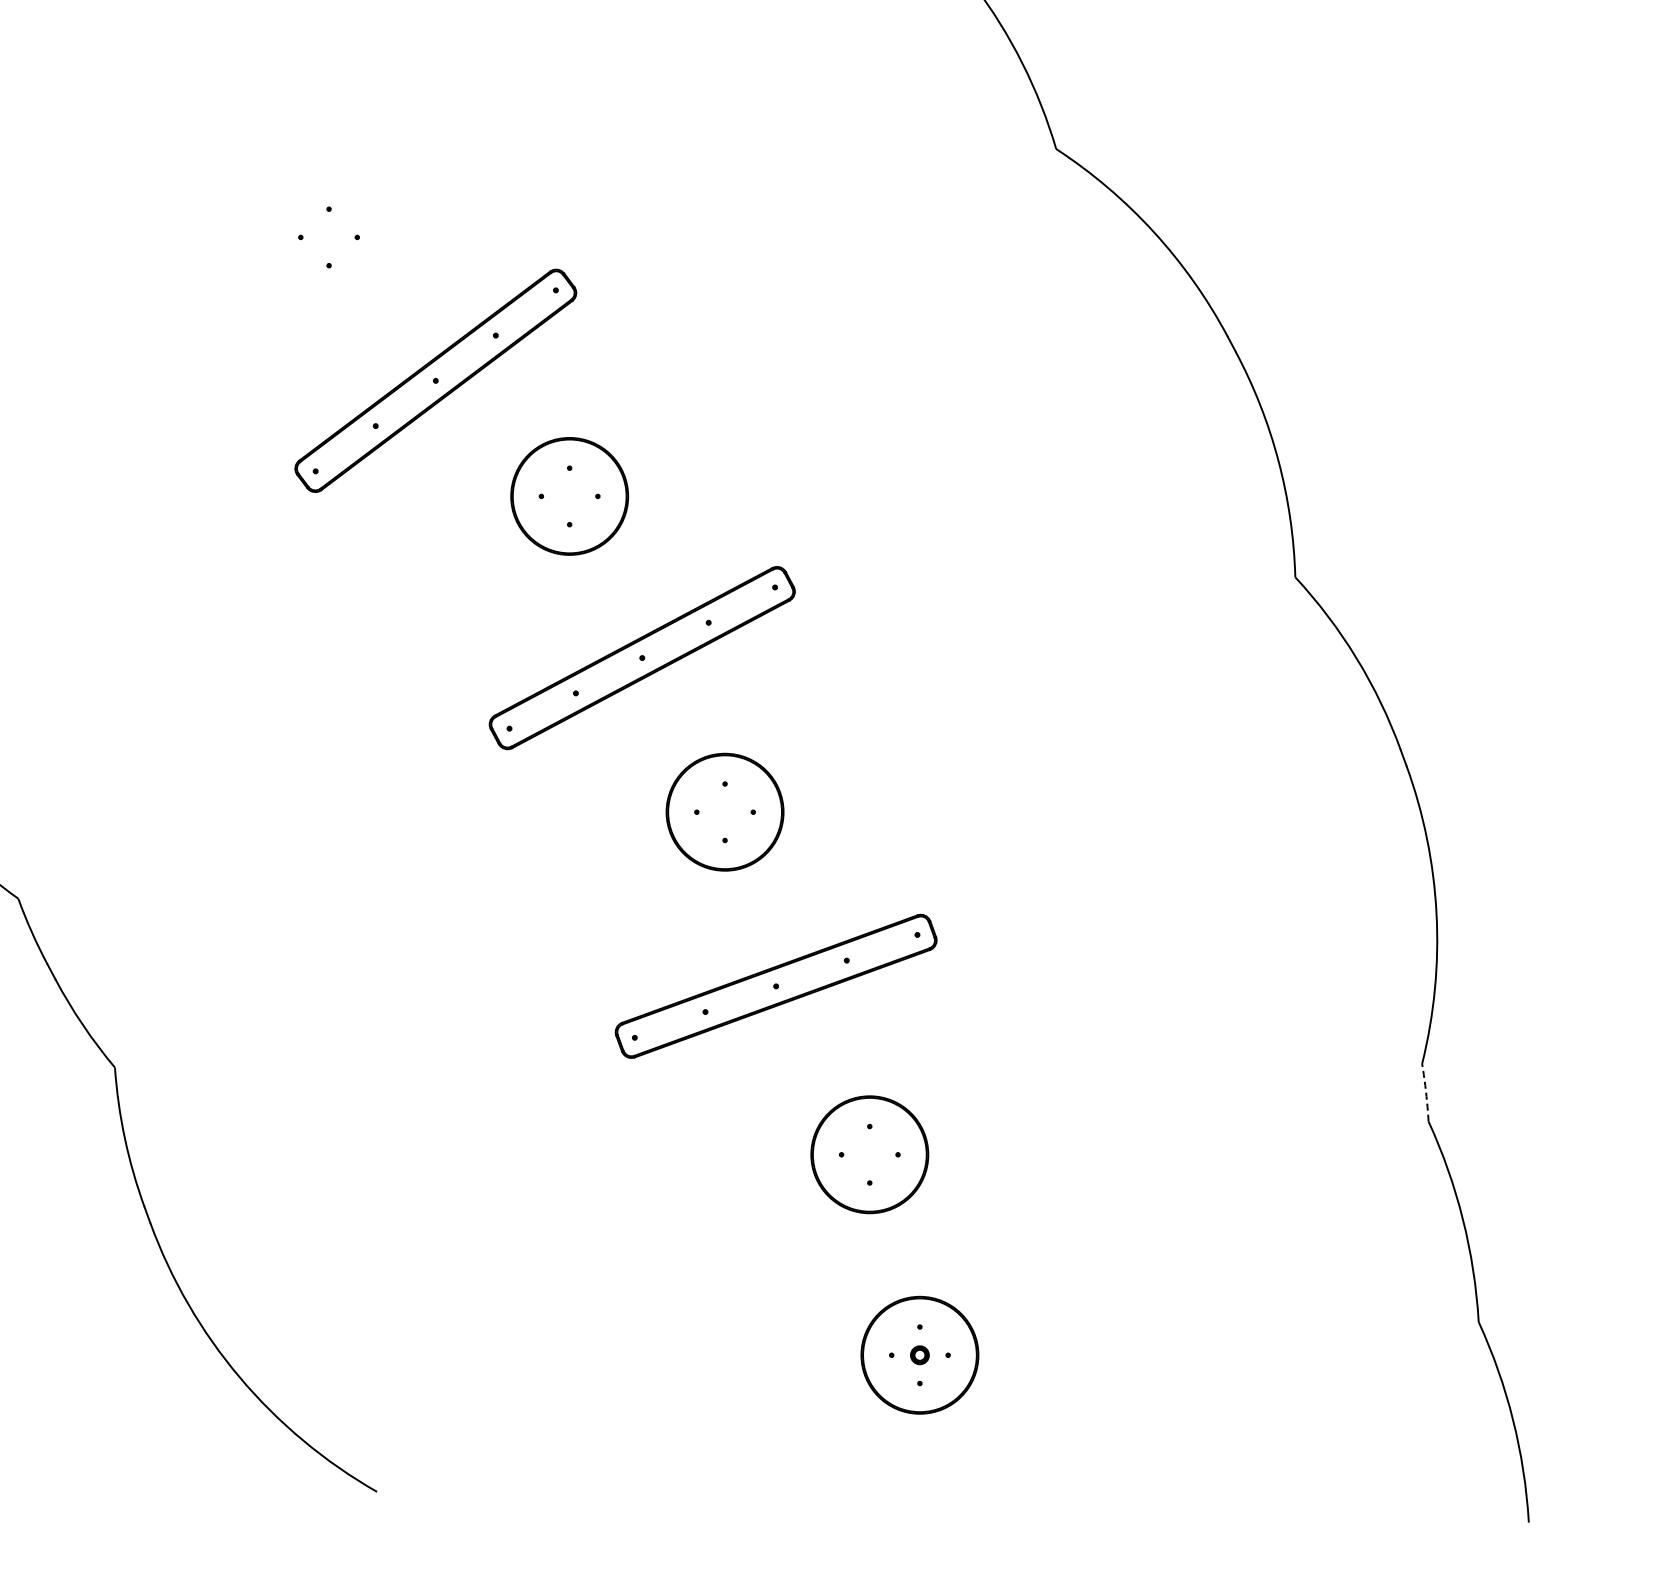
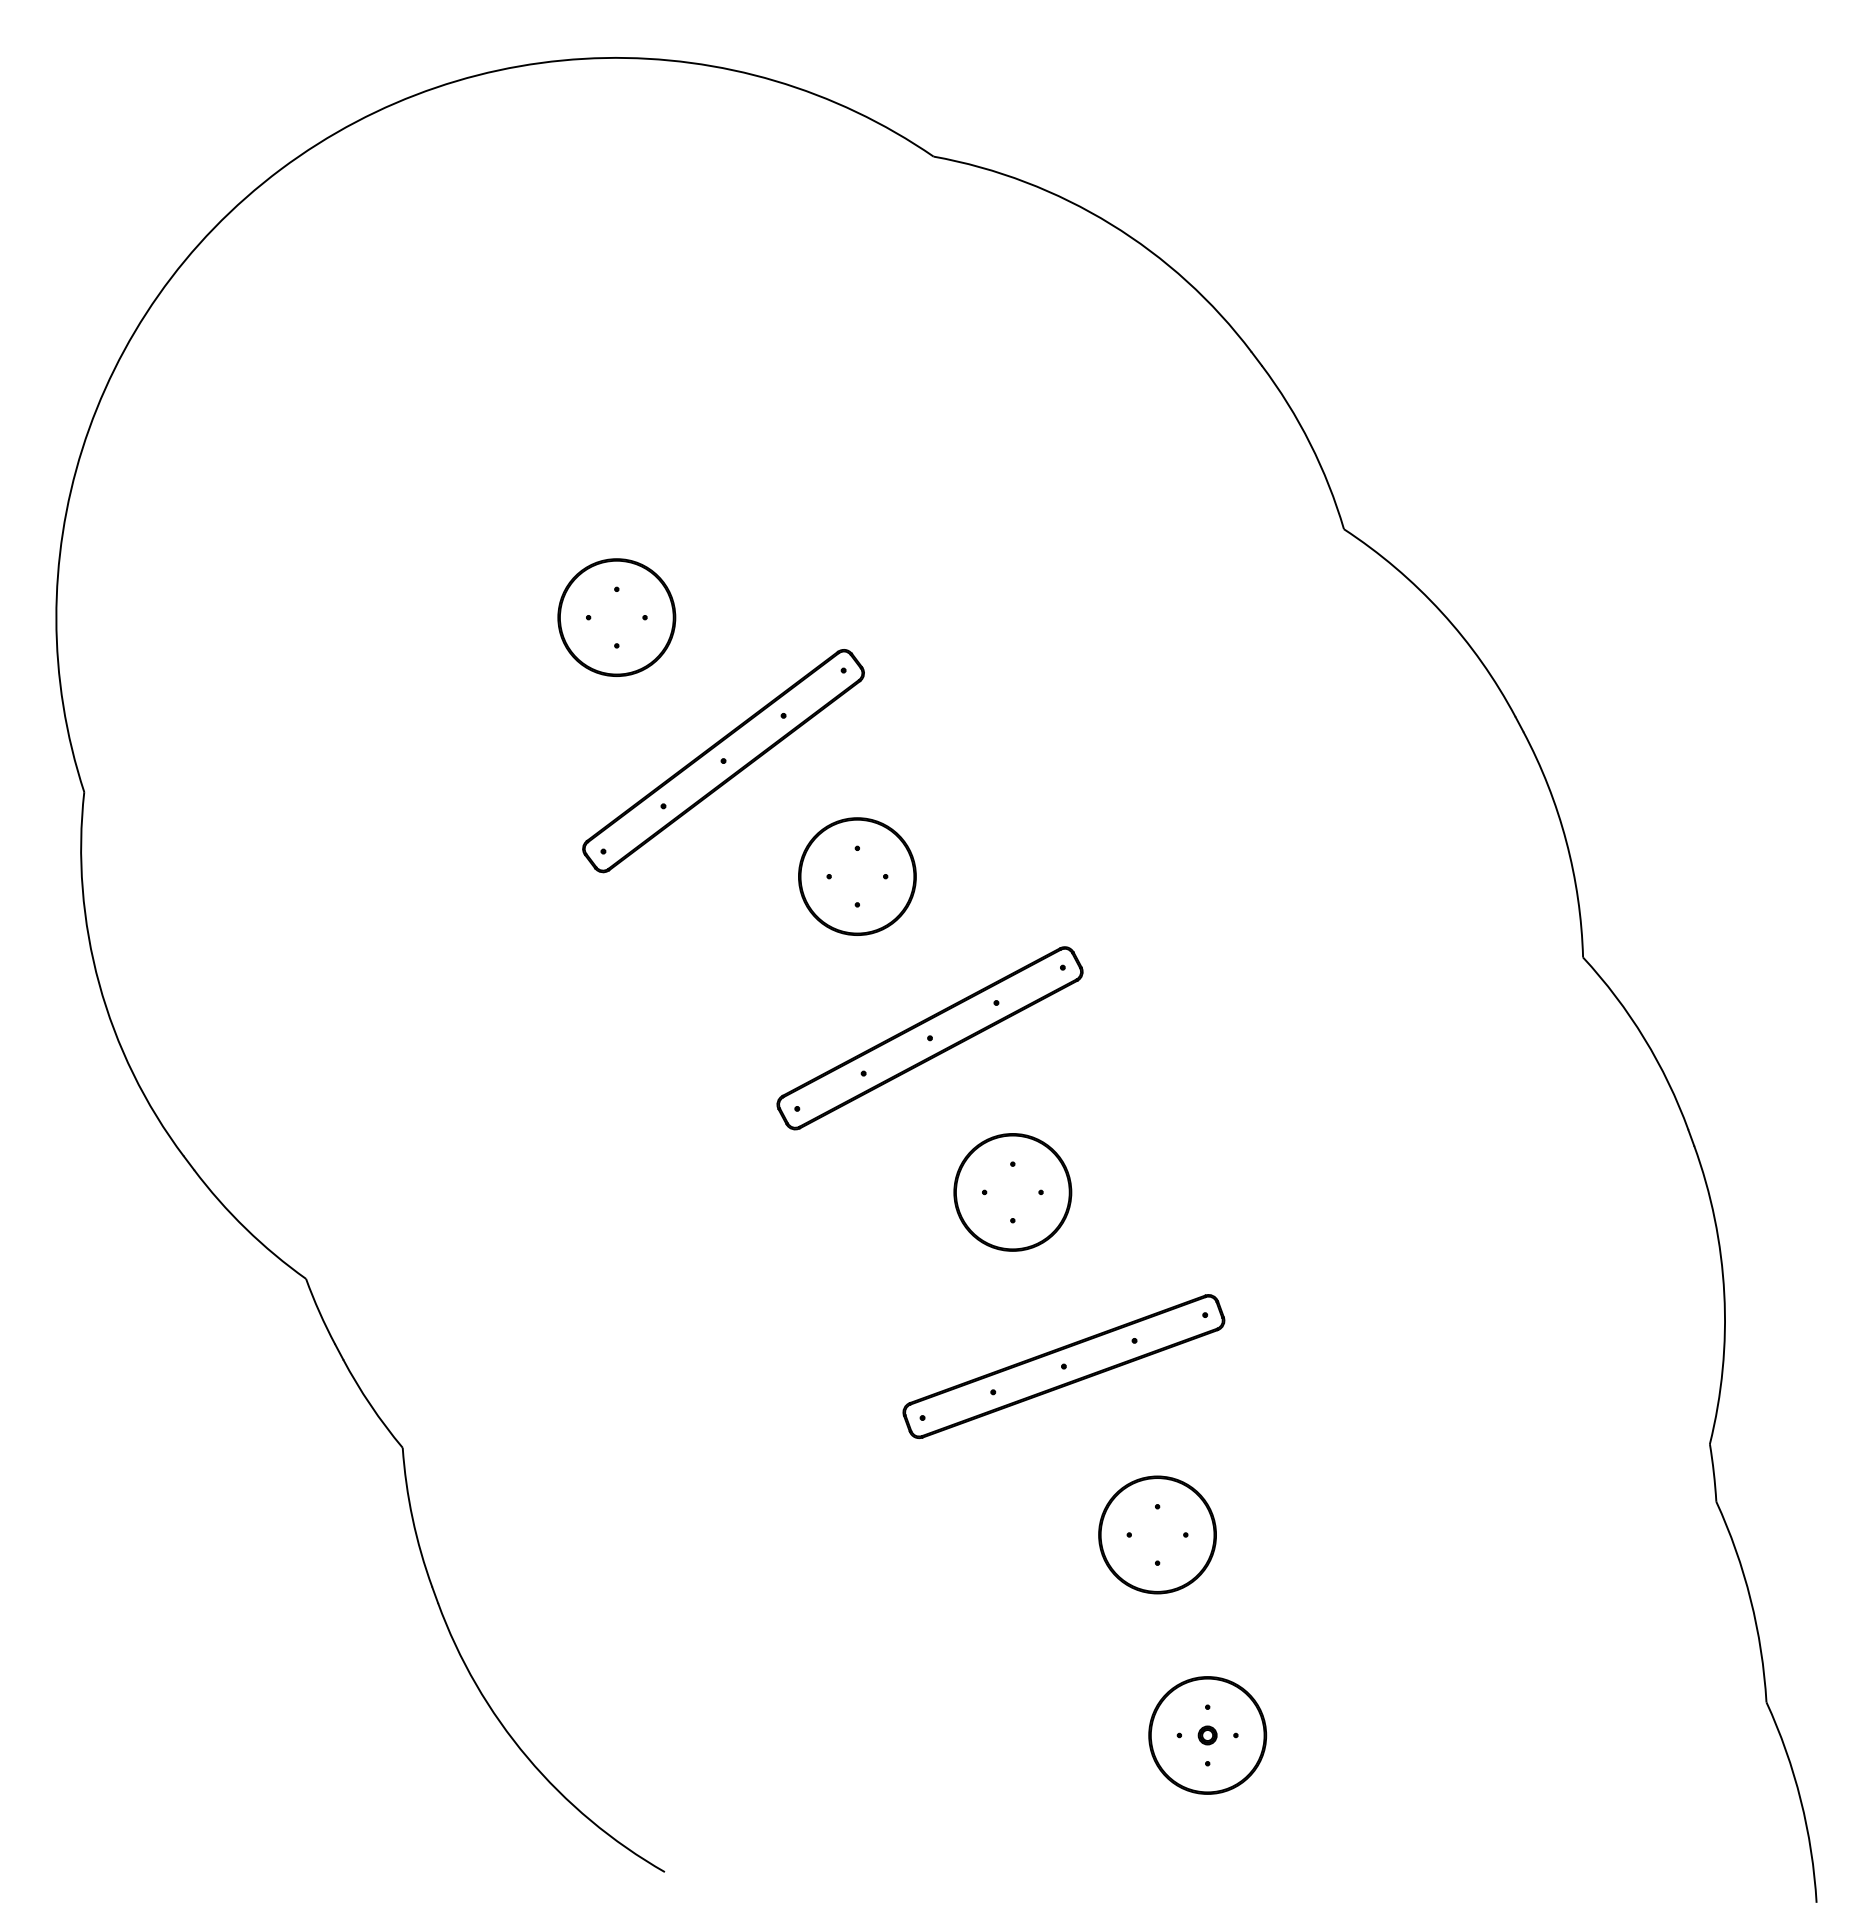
part: (328, 237) -> (616, 617), added
arc: (1425, 1092) -> (1713, 1472), dashed -> solid

